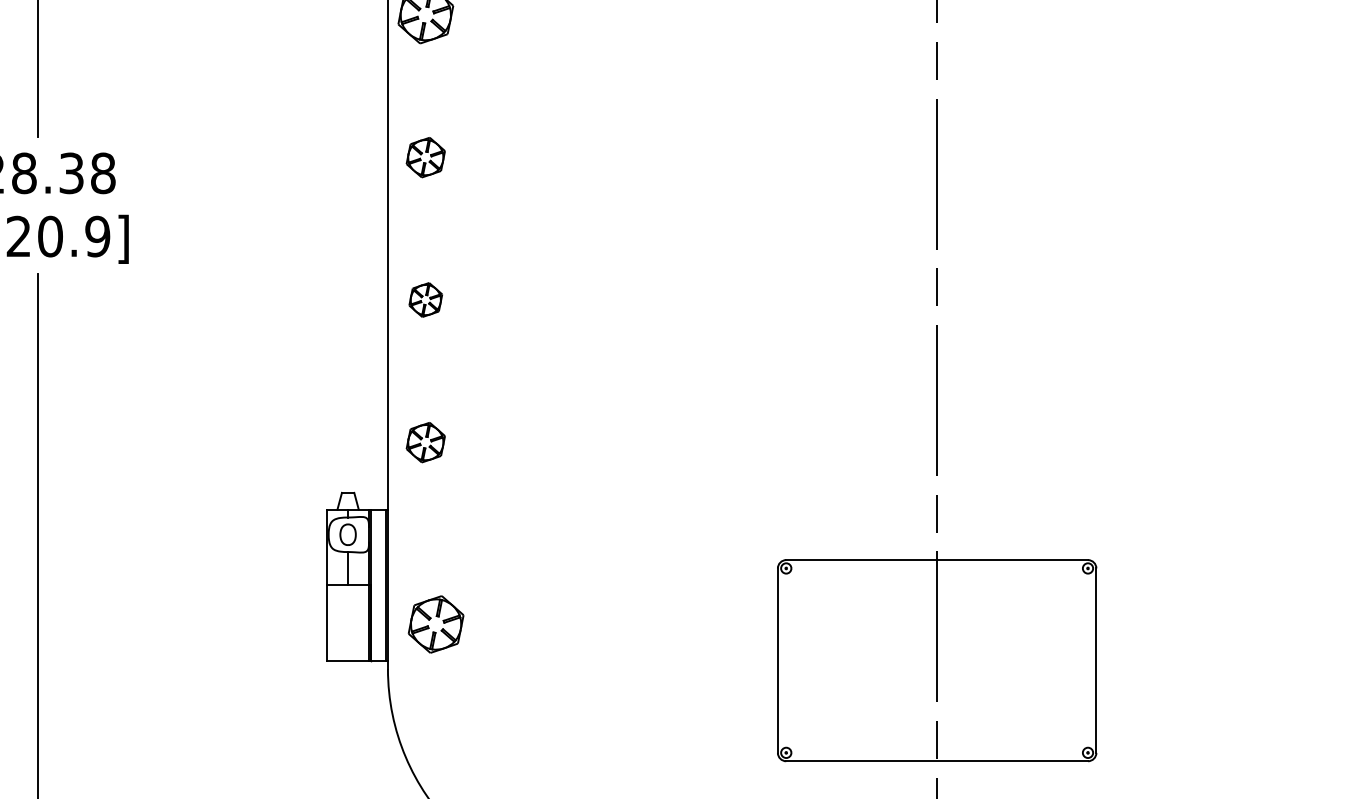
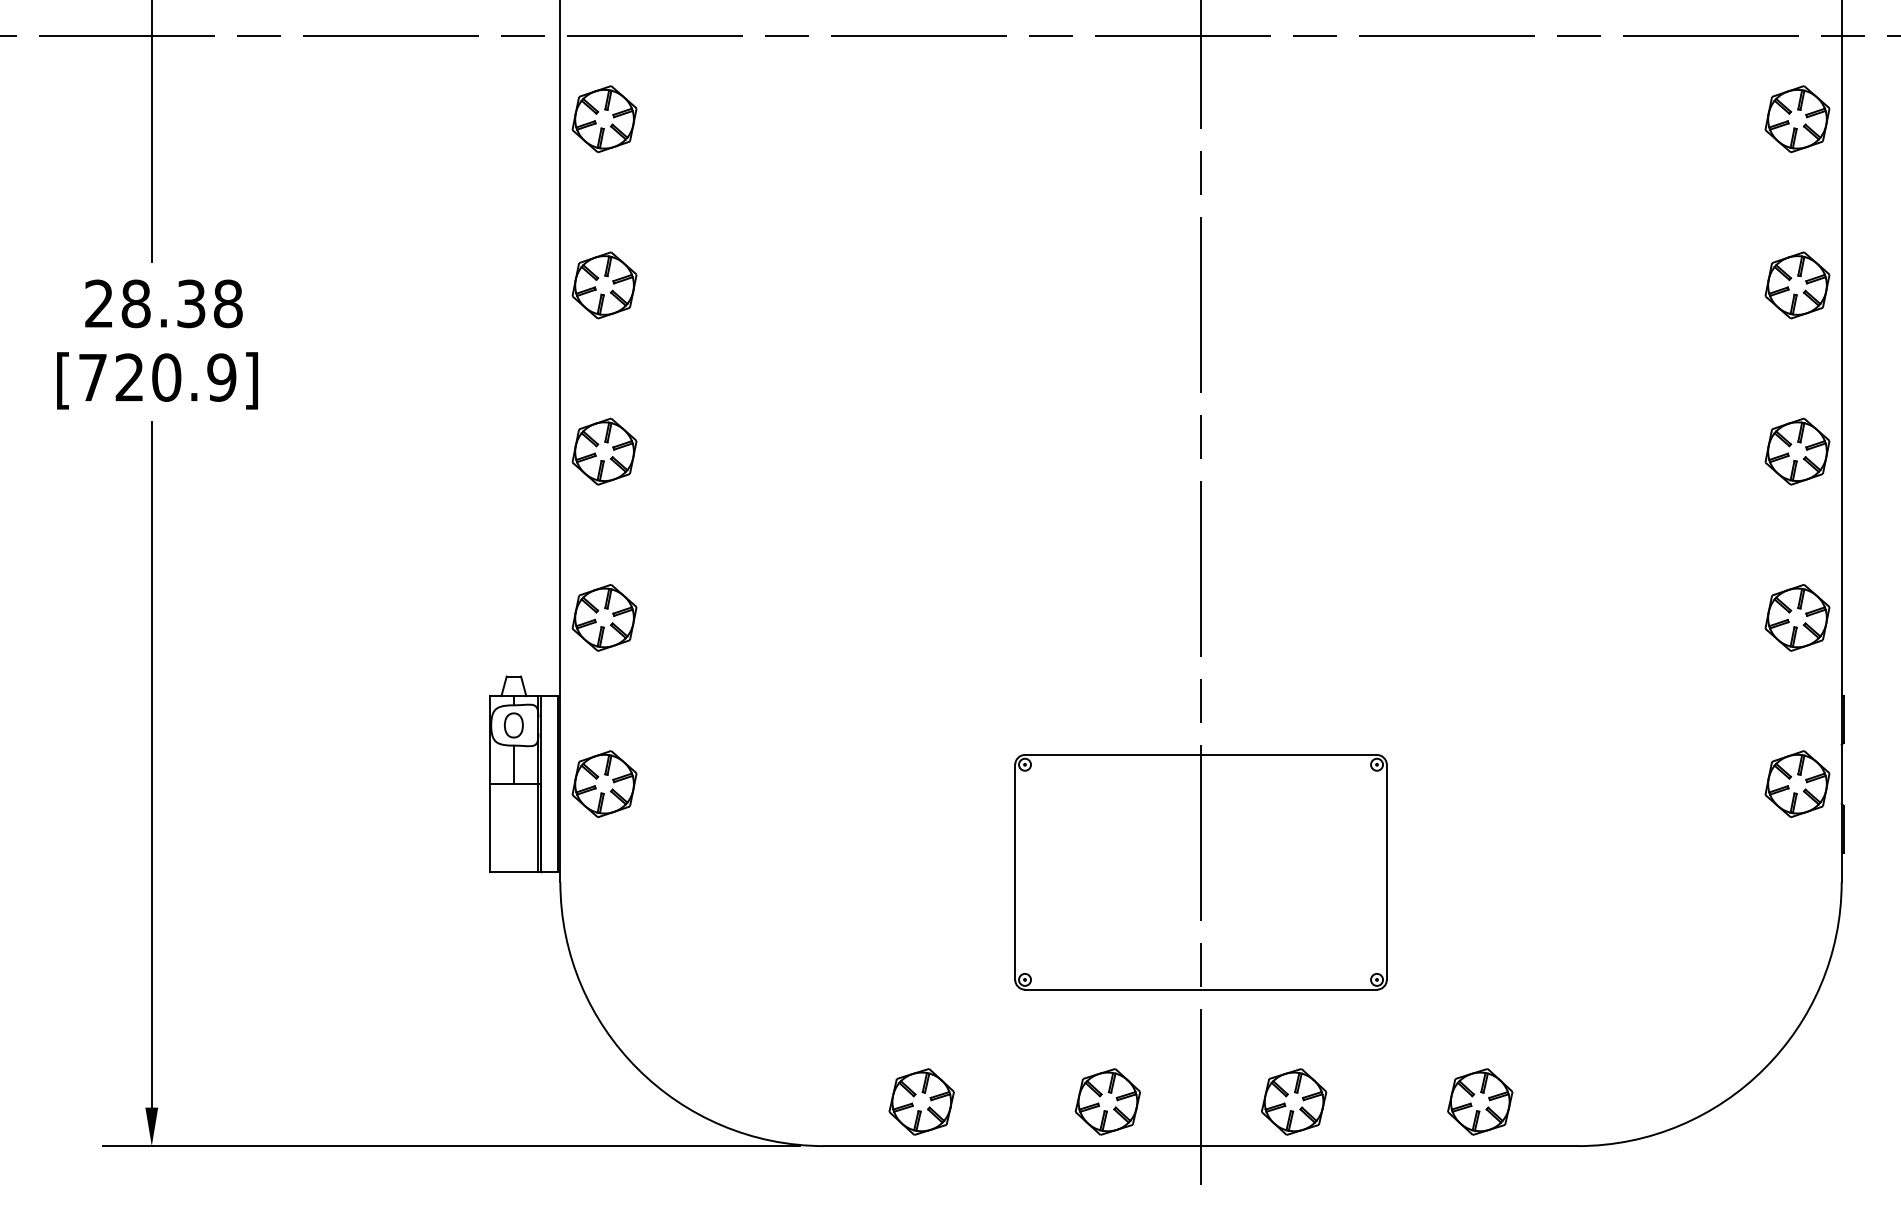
part: (425, 157) -> (604, 285), size x1.43
part: (425, 299) -> (604, 451), size x1.67
part: (425, 442) -> (604, 617), size x1.43
part: (436, 623) -> (604, 783), moved

